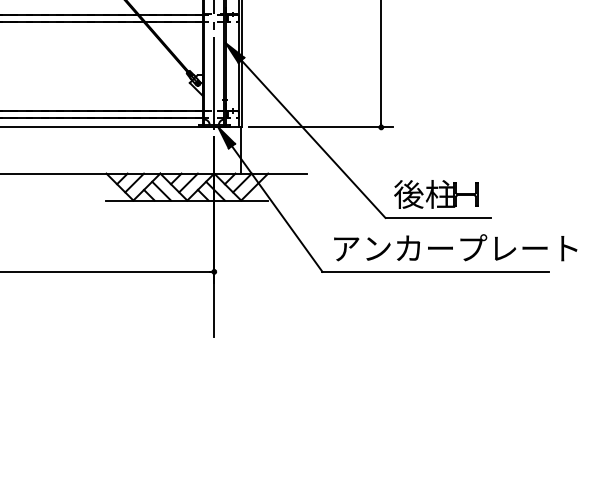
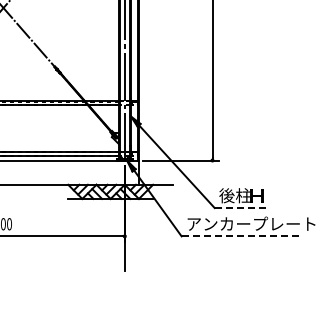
line: (438, 218) -> (242, 208), solid -> dashed
line: (436, 272) -> (241, 236), solid -> dashed

